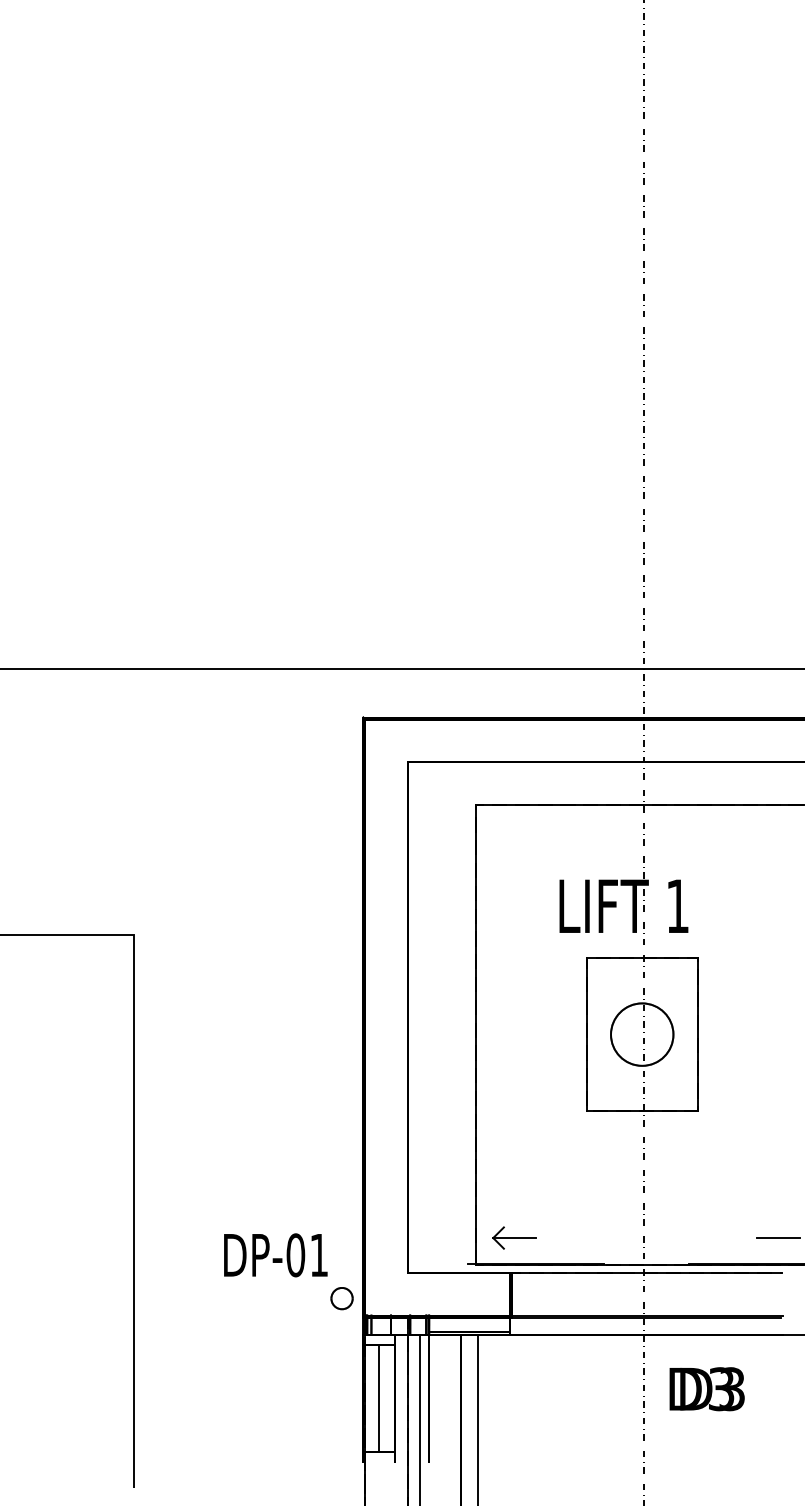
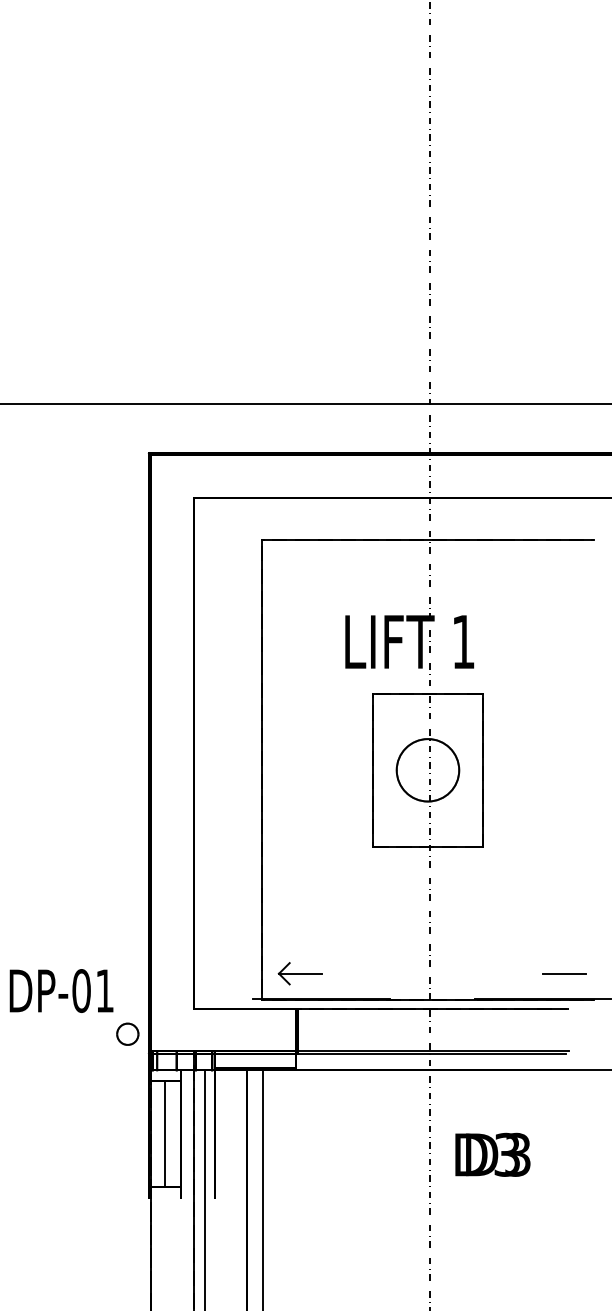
text: (706, 1389) -> (492, 1155), moved

